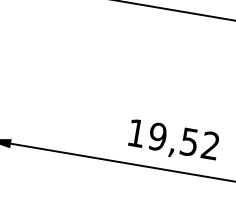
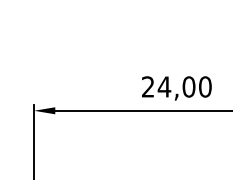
text: (173, 138) -> (176, 86), 19,52 -> 24,00

